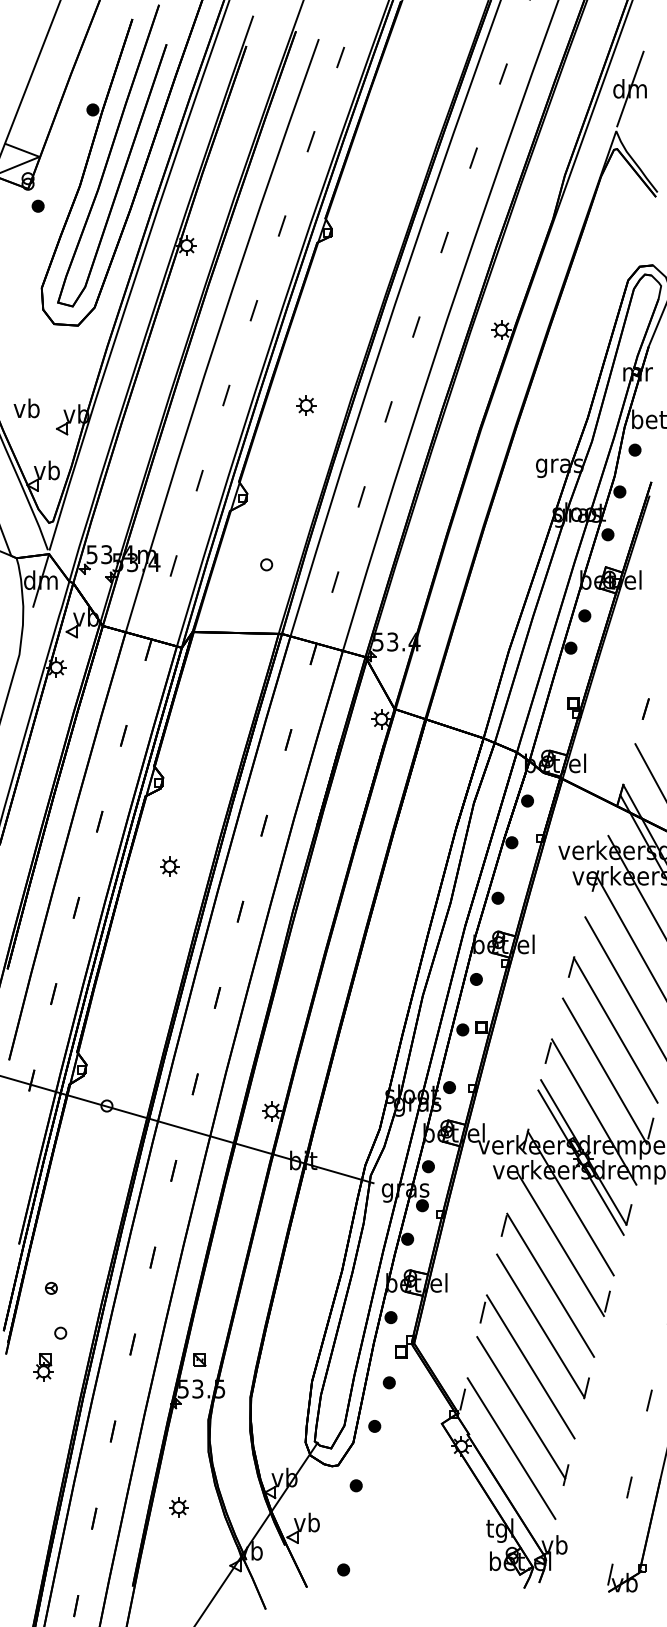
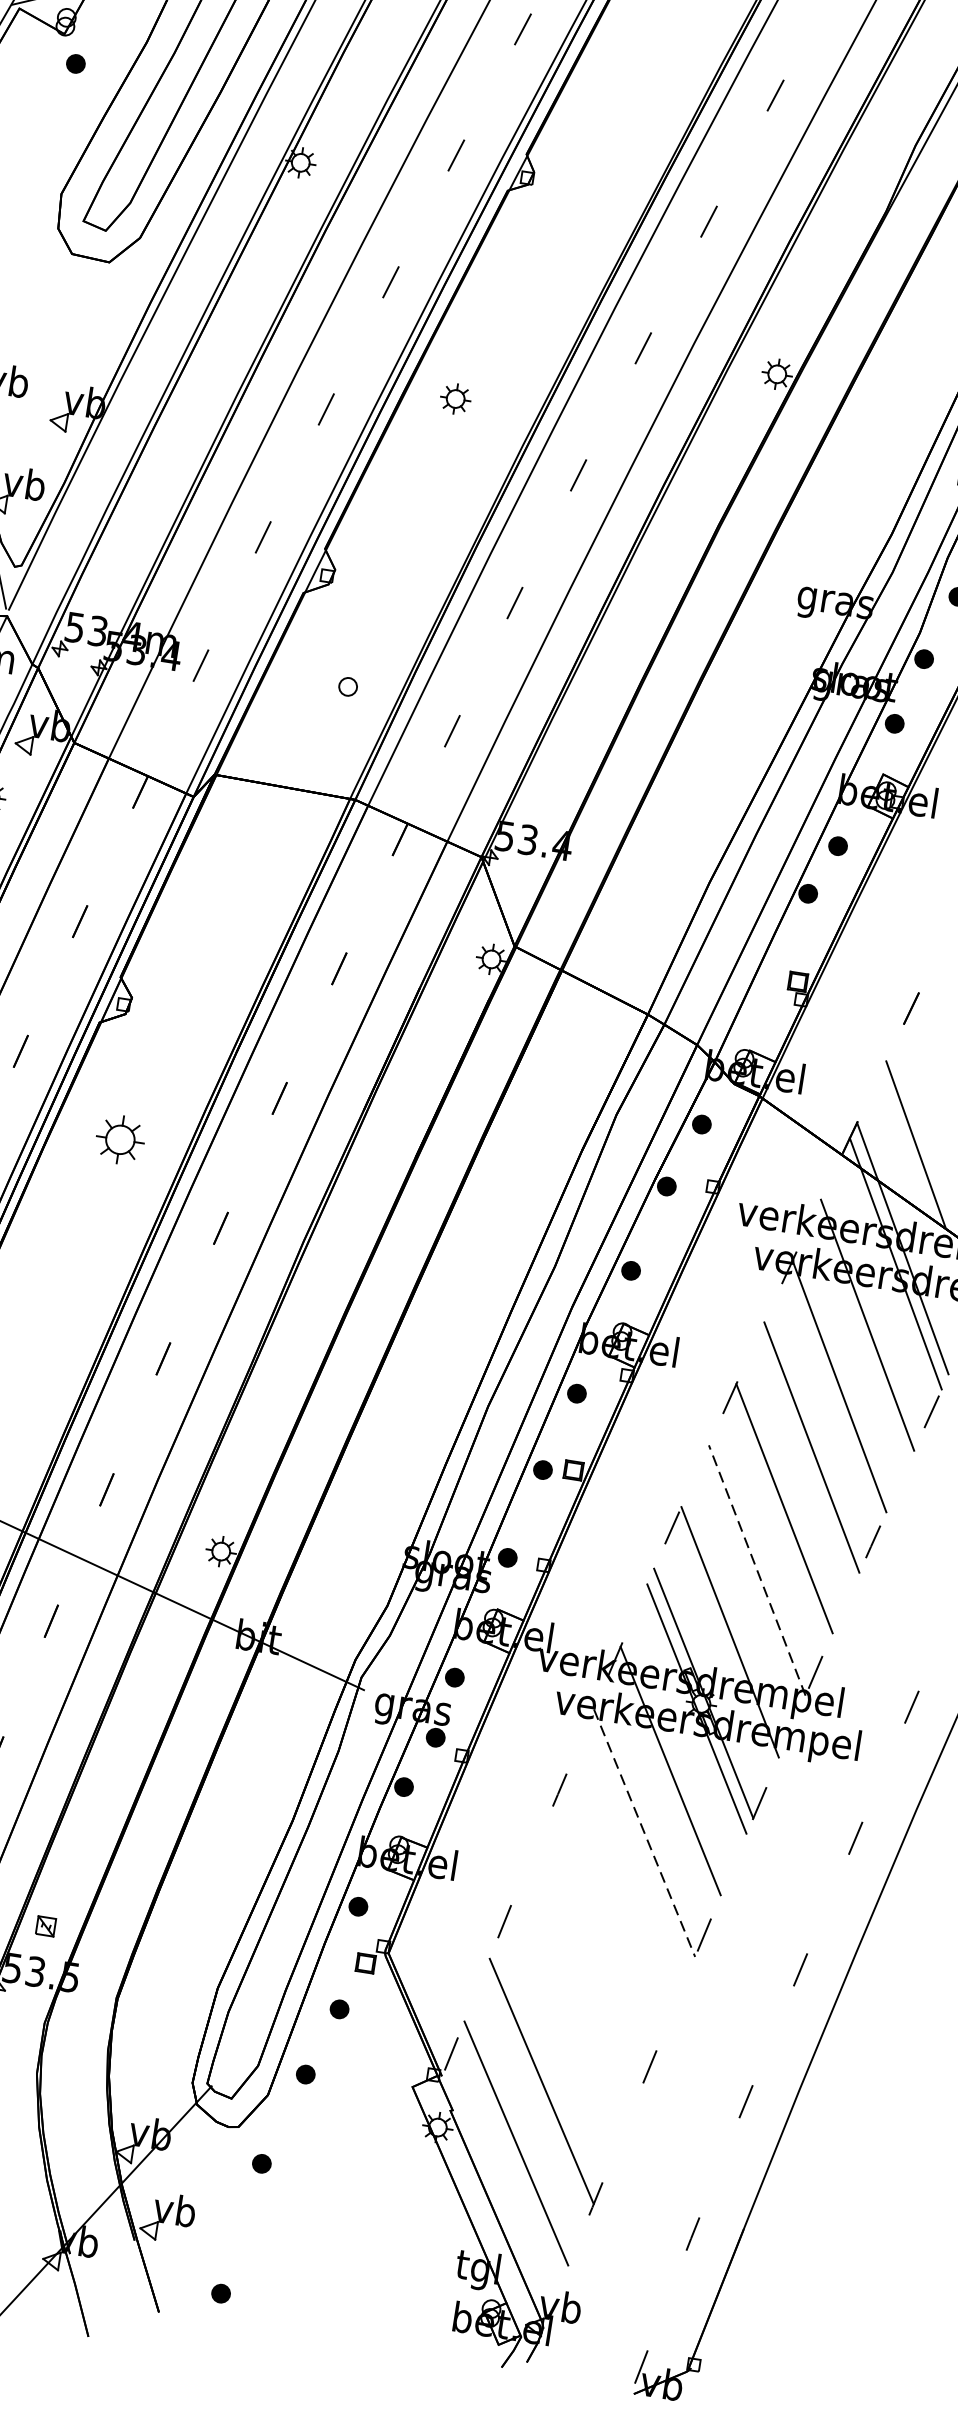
part: (306, 405) -> (456, 398), moved
part: (169, 866) -> (120, 1139), size x1.6
line: (604, 1071) -> (756, 1570), solid -> dashed
line: (560, 1244) -> (644, 1833), solid -> dashed
line: (550, 1284) -> (618, 1893), removed
line: (540, 1325) -> (592, 1956), removed
line: (530, 1366) -> (566, 2018), removed

